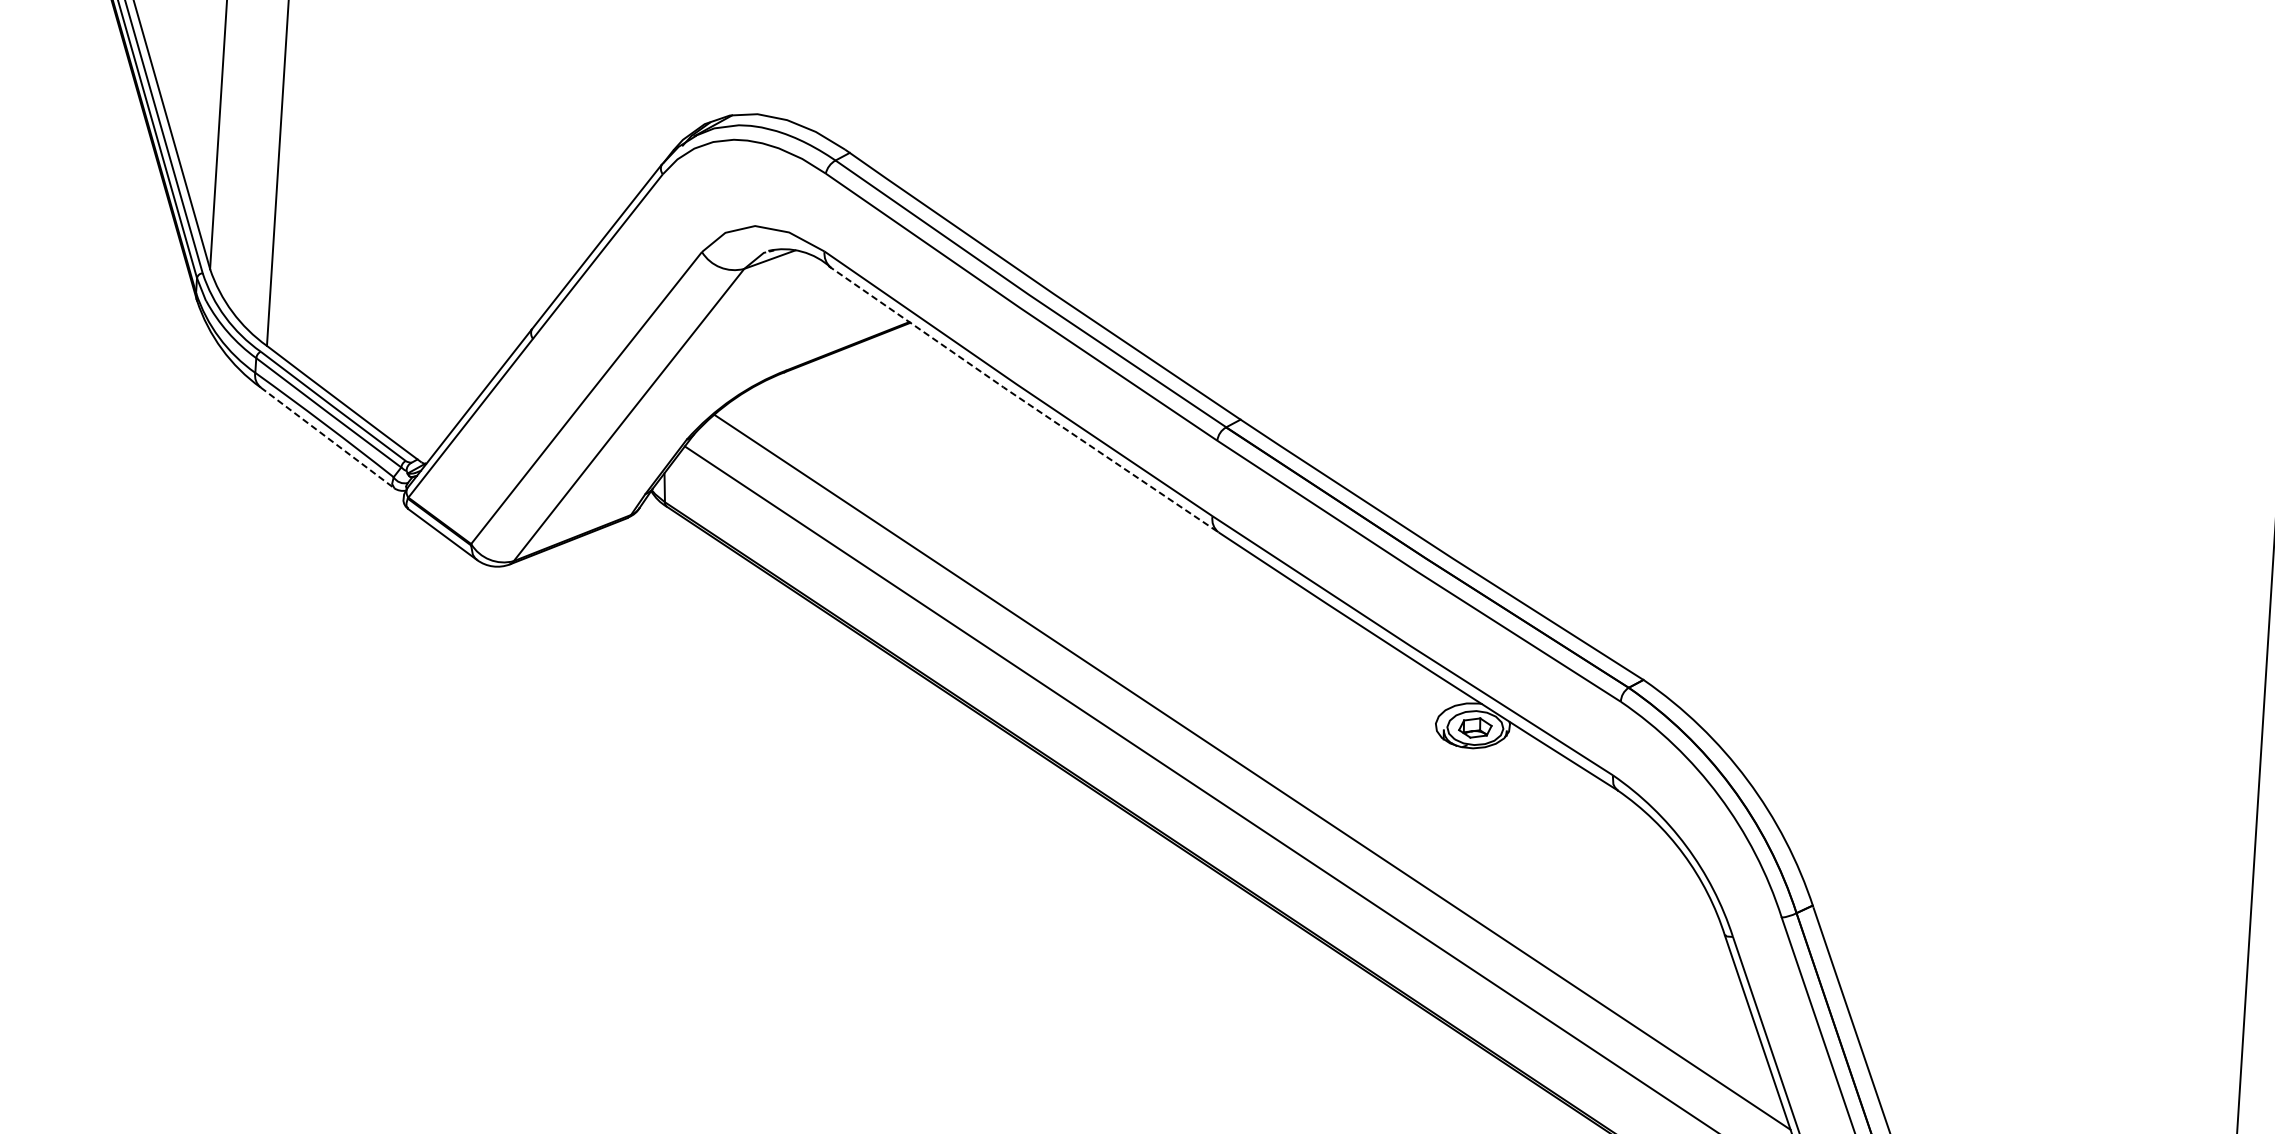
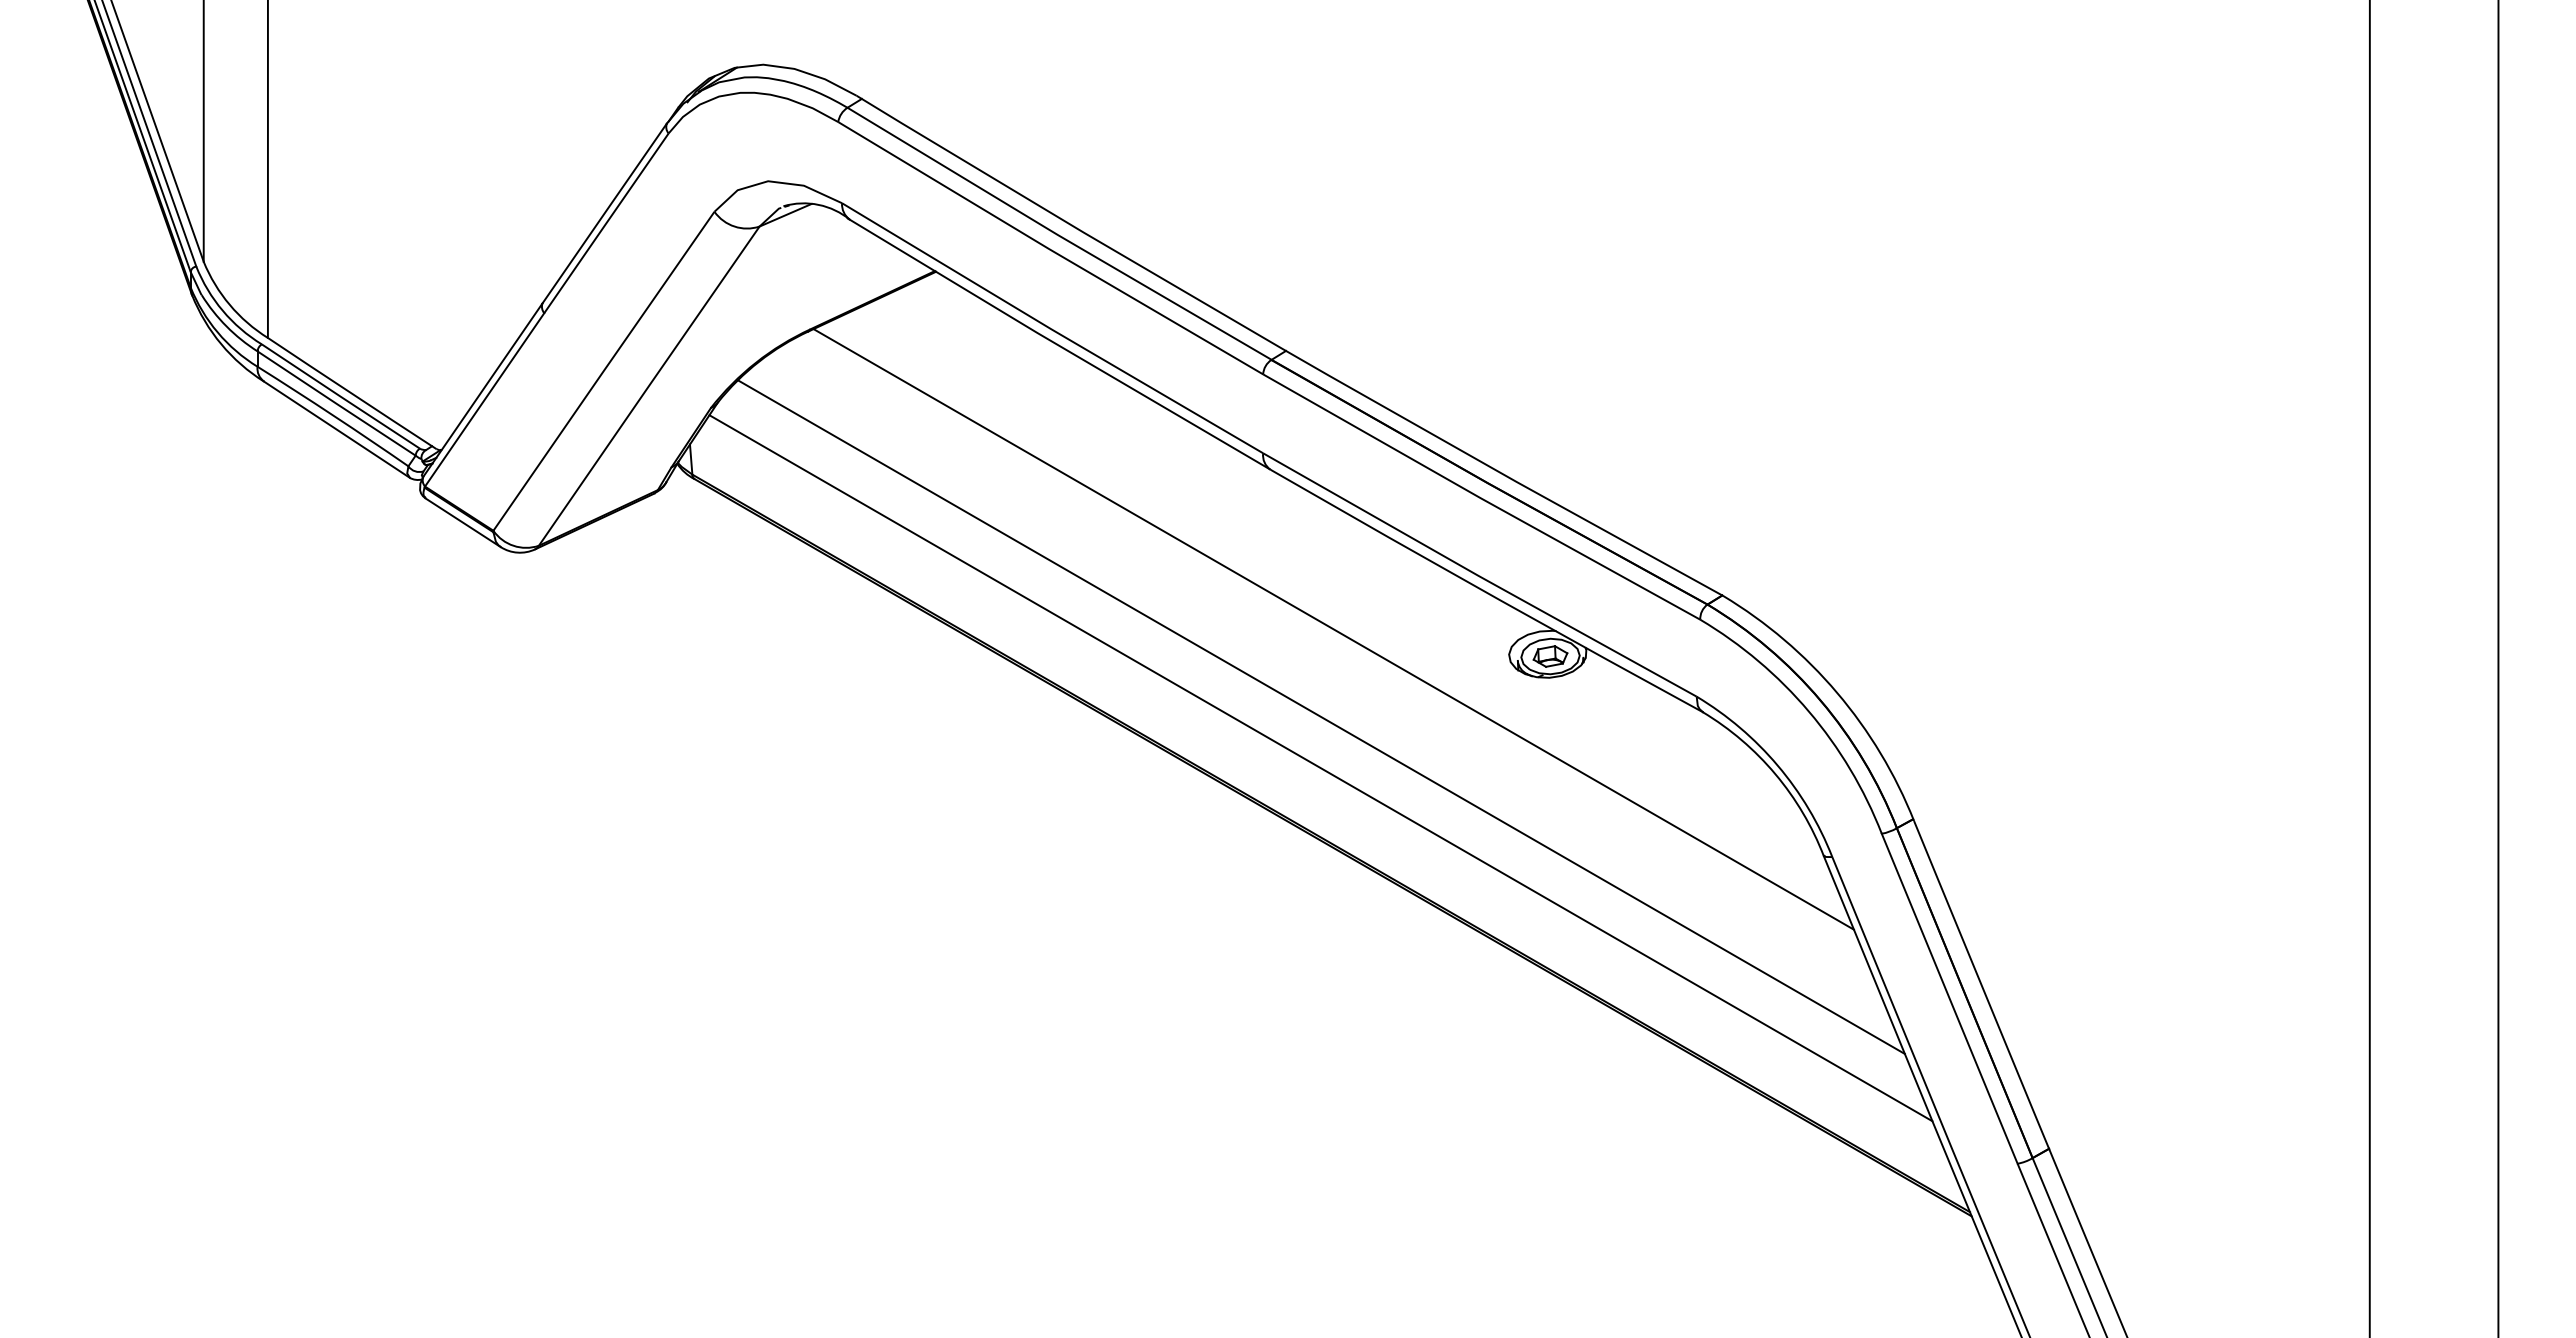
line: (1022, 399) -> (1057, 344), dashed -> solid
line: (327, 438) -> (337, 430), dashed -> solid
line: (1269, 689) -> (1333, 629), added

